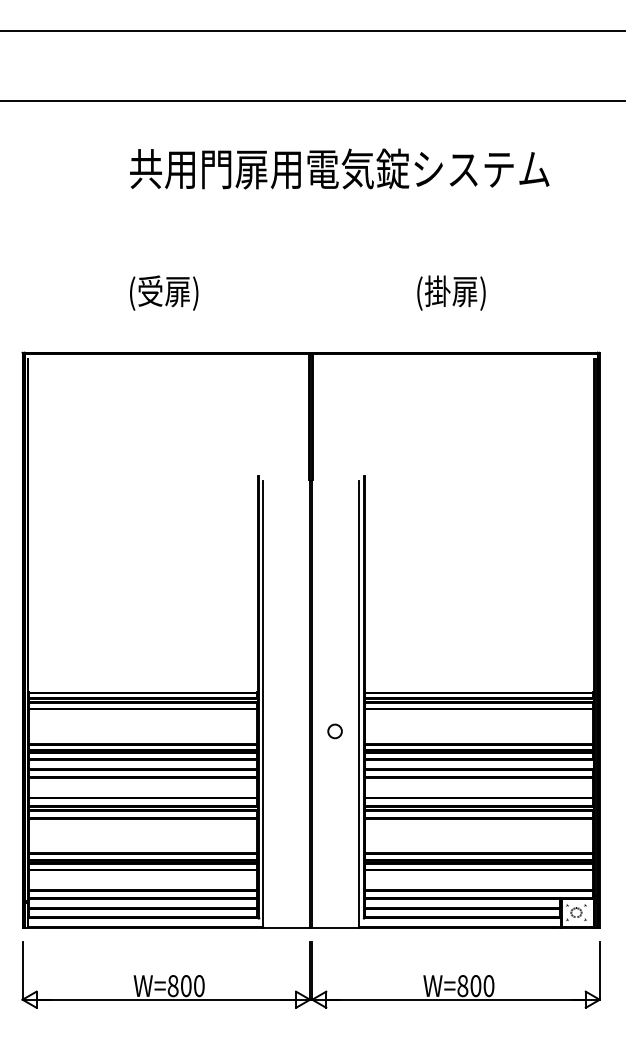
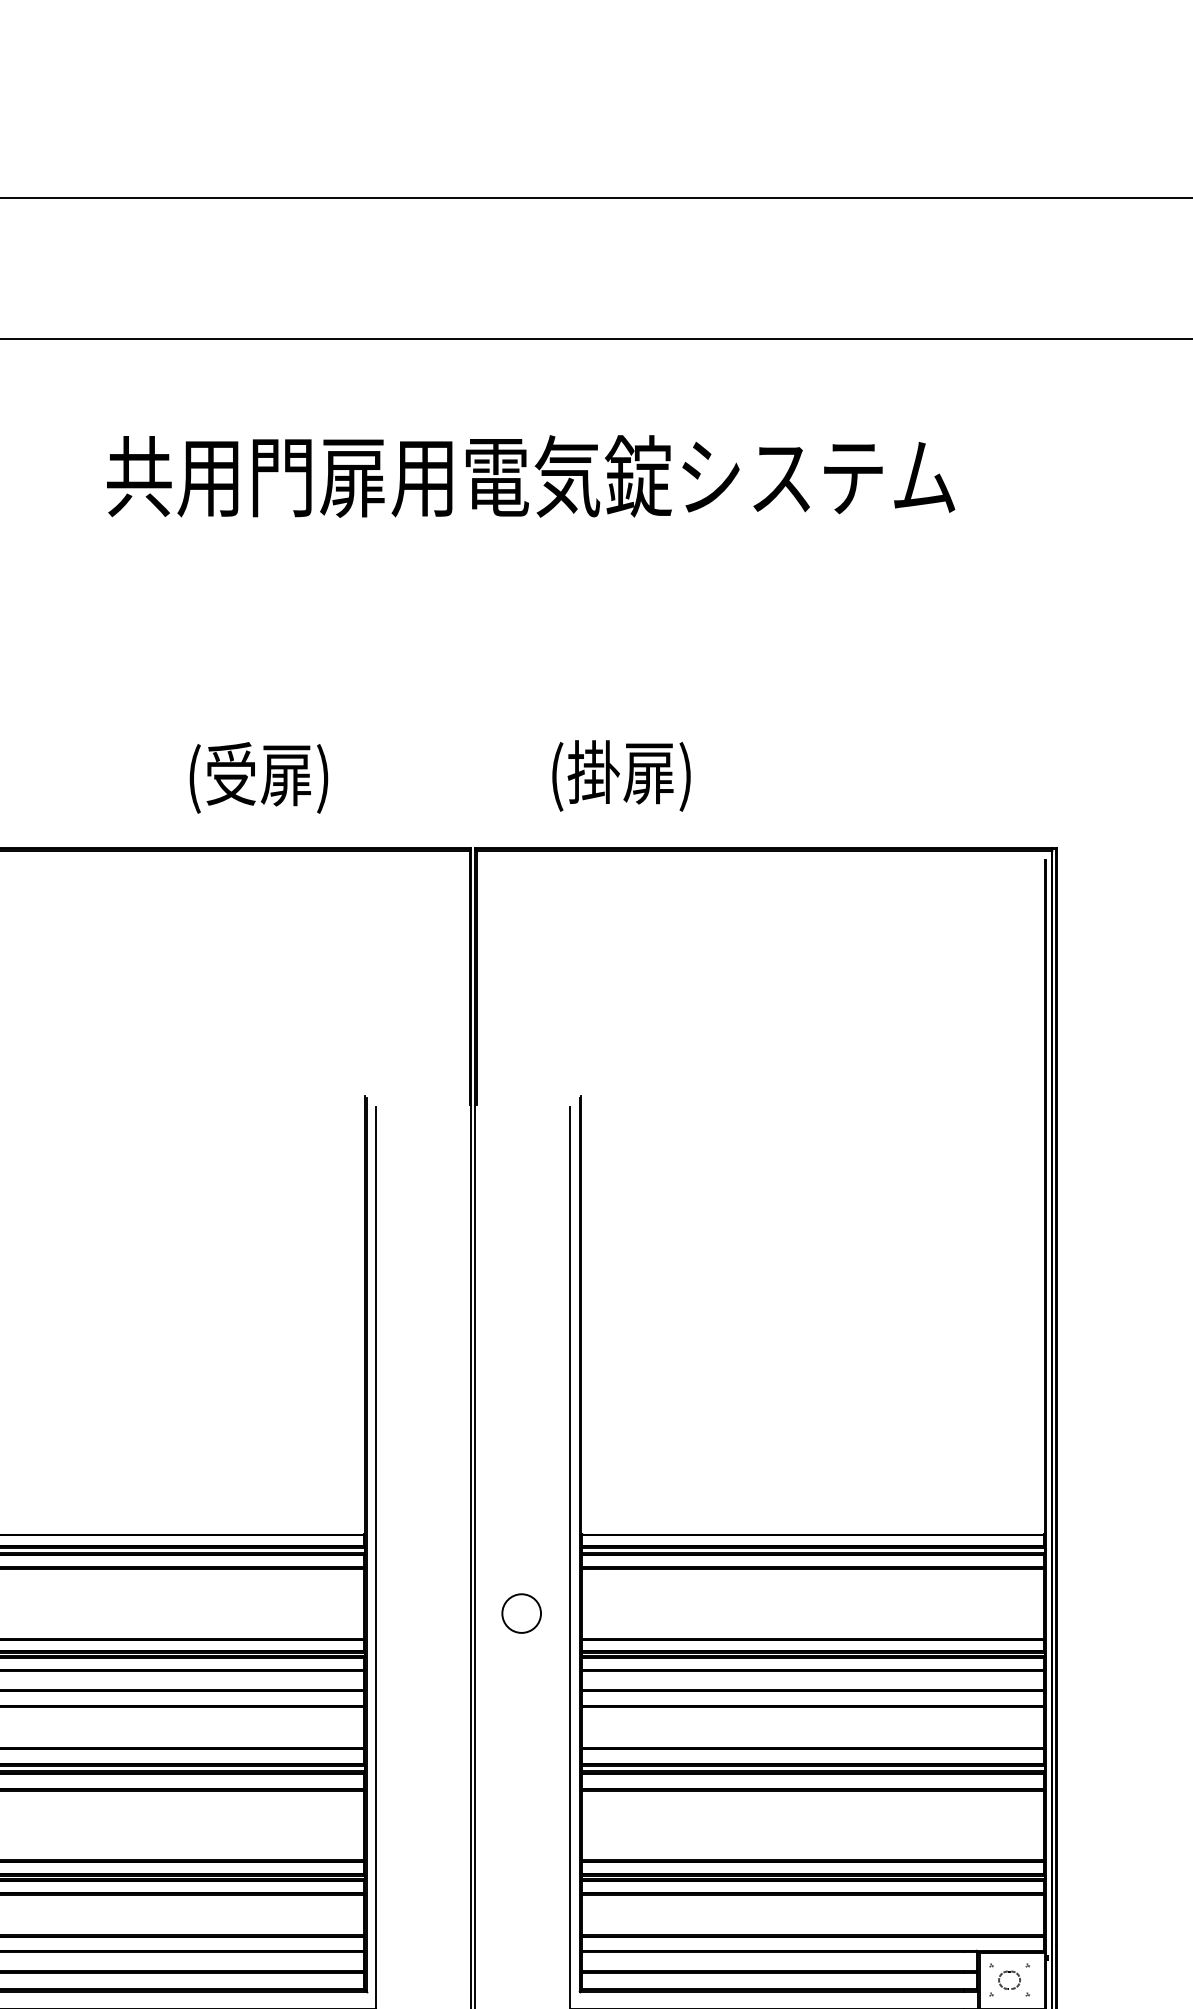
text: (164, 292) -> (259, 776), moved
text: (451, 292) -> (621, 774), moved
circle: (334, 731) -> (520, 1613), size x1.4

